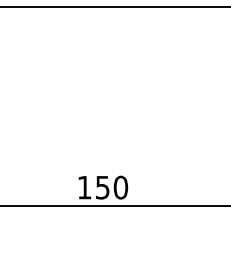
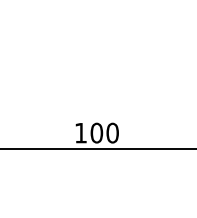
text: (102, 187) -> (96, 133), 150 -> 100

